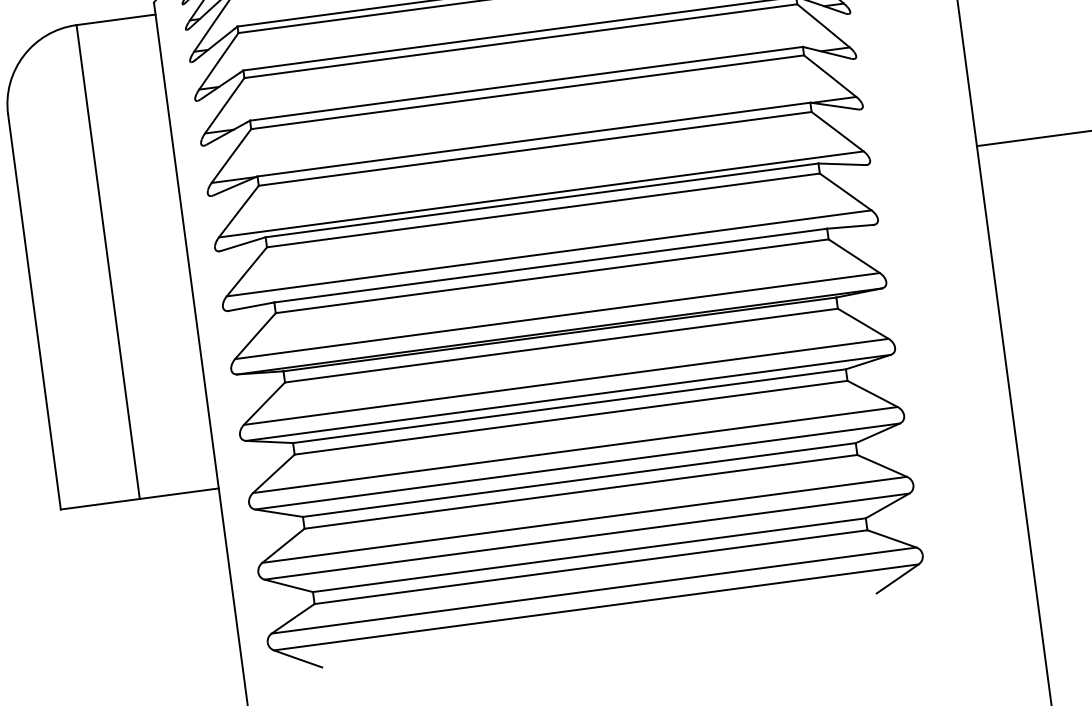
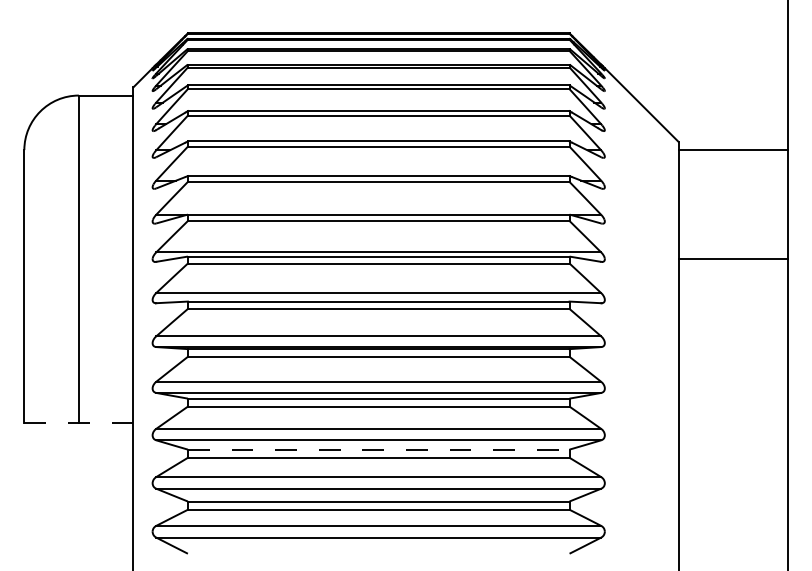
line: (579, 479) -> (378, 449), solid -> dashed
line: (139, 498) -> (78, 422), solid -> dashed

